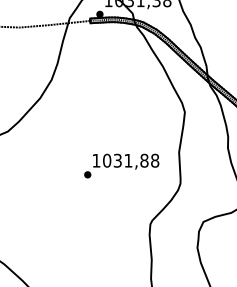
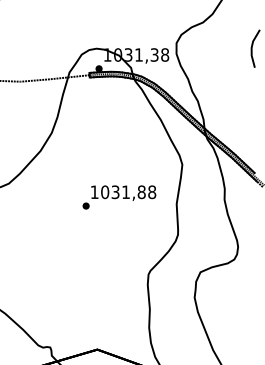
text: (121, 166) -> (119, 197), moved

